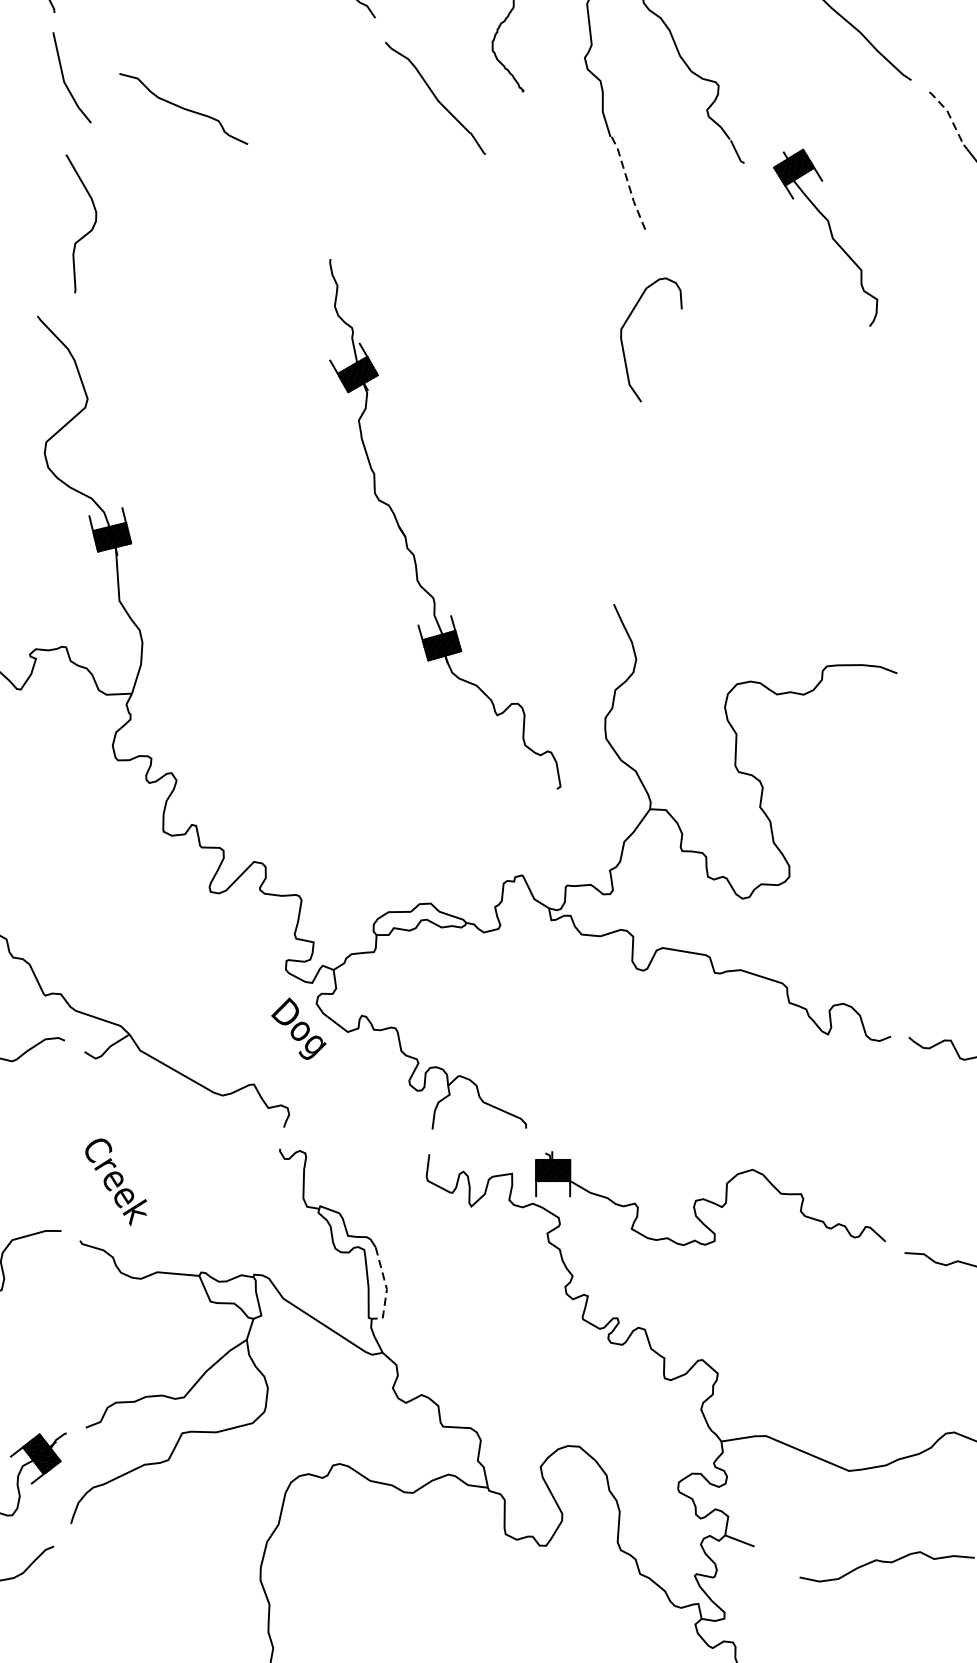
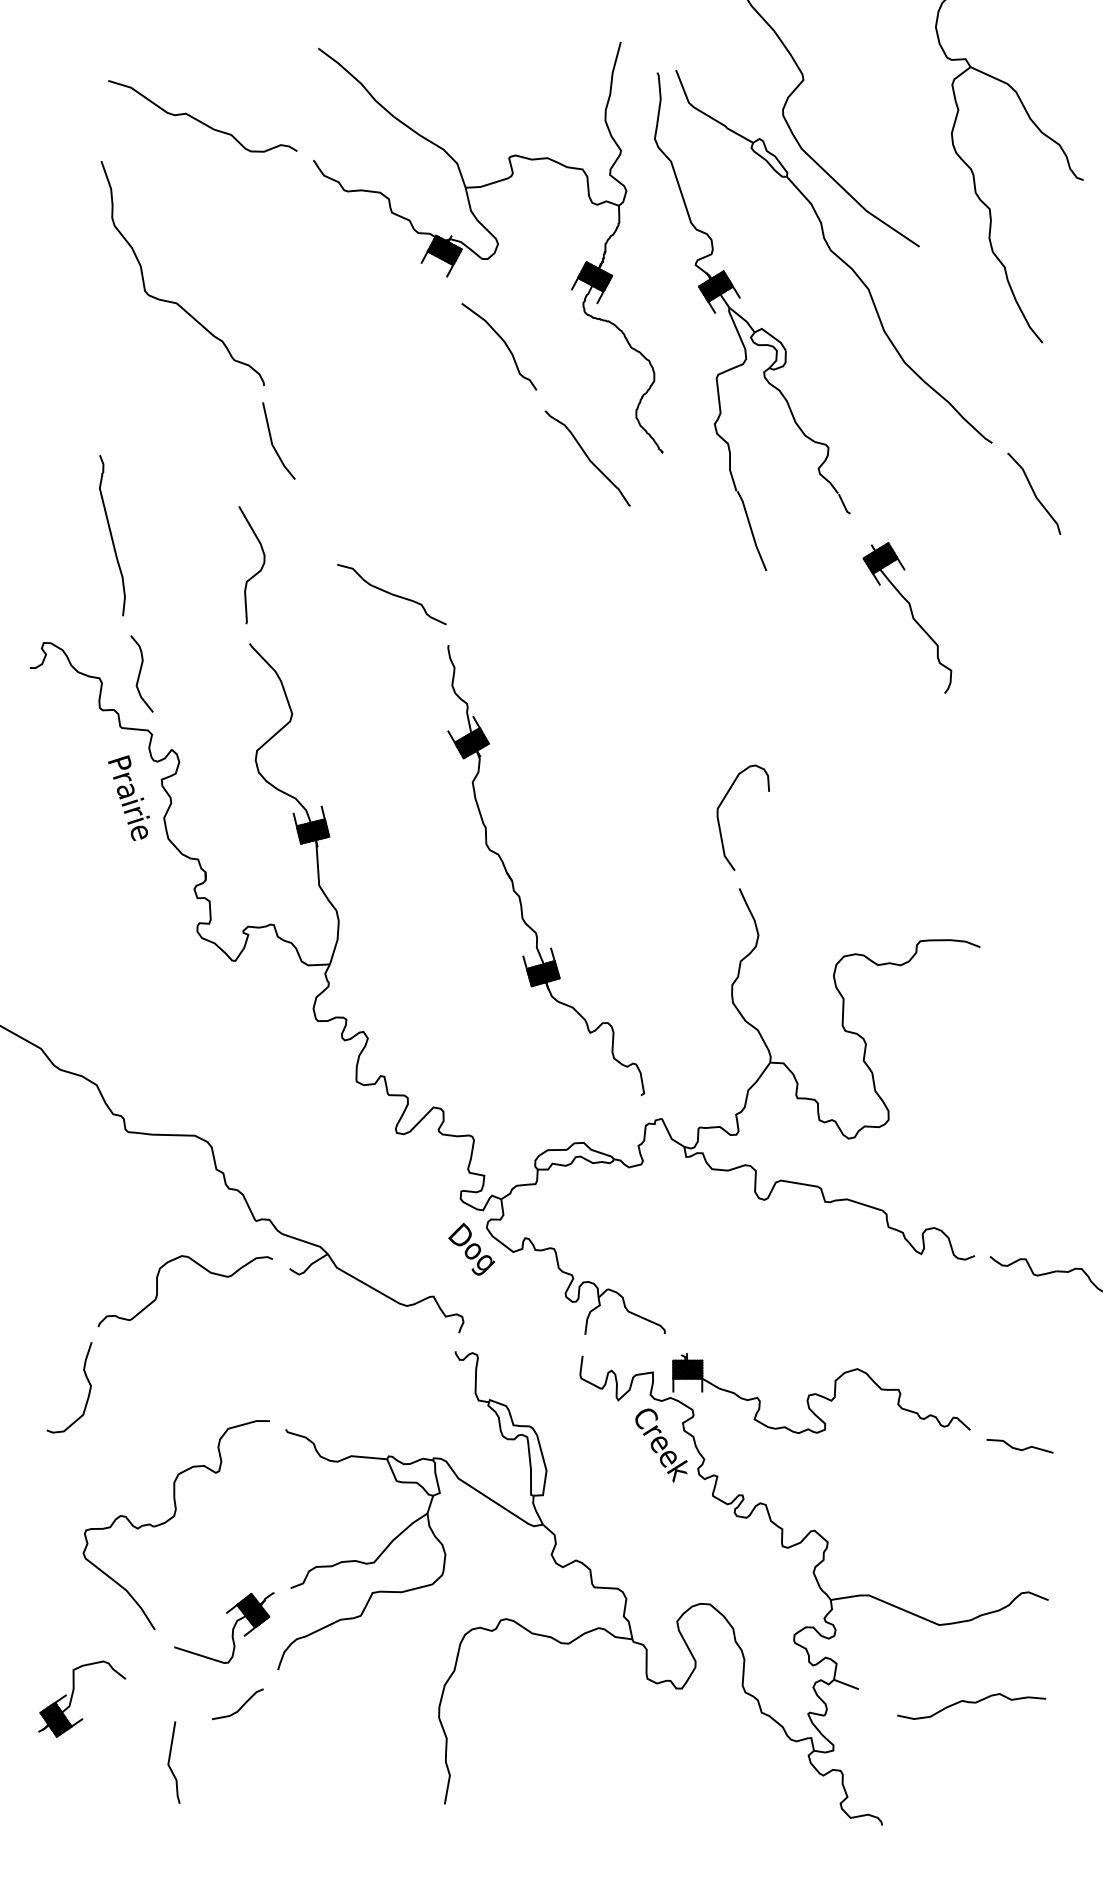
curve: (183, 108) -> (391, 594), moved
line: (949, 114) -> (1024, 472), dashed -> solid
line: (628, 184) -> (751, 531), dashed -> solid
curve: (86, 232) -> (256, 572), moved
part: (825, 237) -> (907, 617), moved
curve: (623, 343) -> (719, 820), moved
part: (406, 537) -> (513, 881), moved
text: (116, 1182) -> (661, 1445), moved
line: (386, 1289) -> (546, 1470), dashed -> solid

